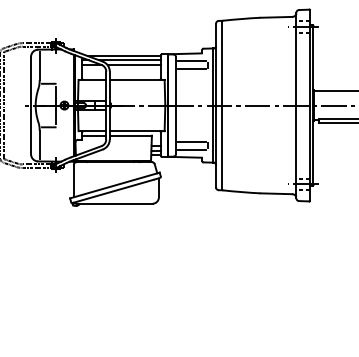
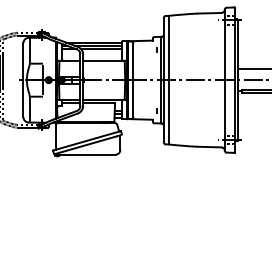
line: (191, 61) -> (145, 46), removed
line: (191, 69) -> (145, 52), removed
line: (191, 141) -> (145, 107), removed
line: (191, 149) -> (145, 113), removed

